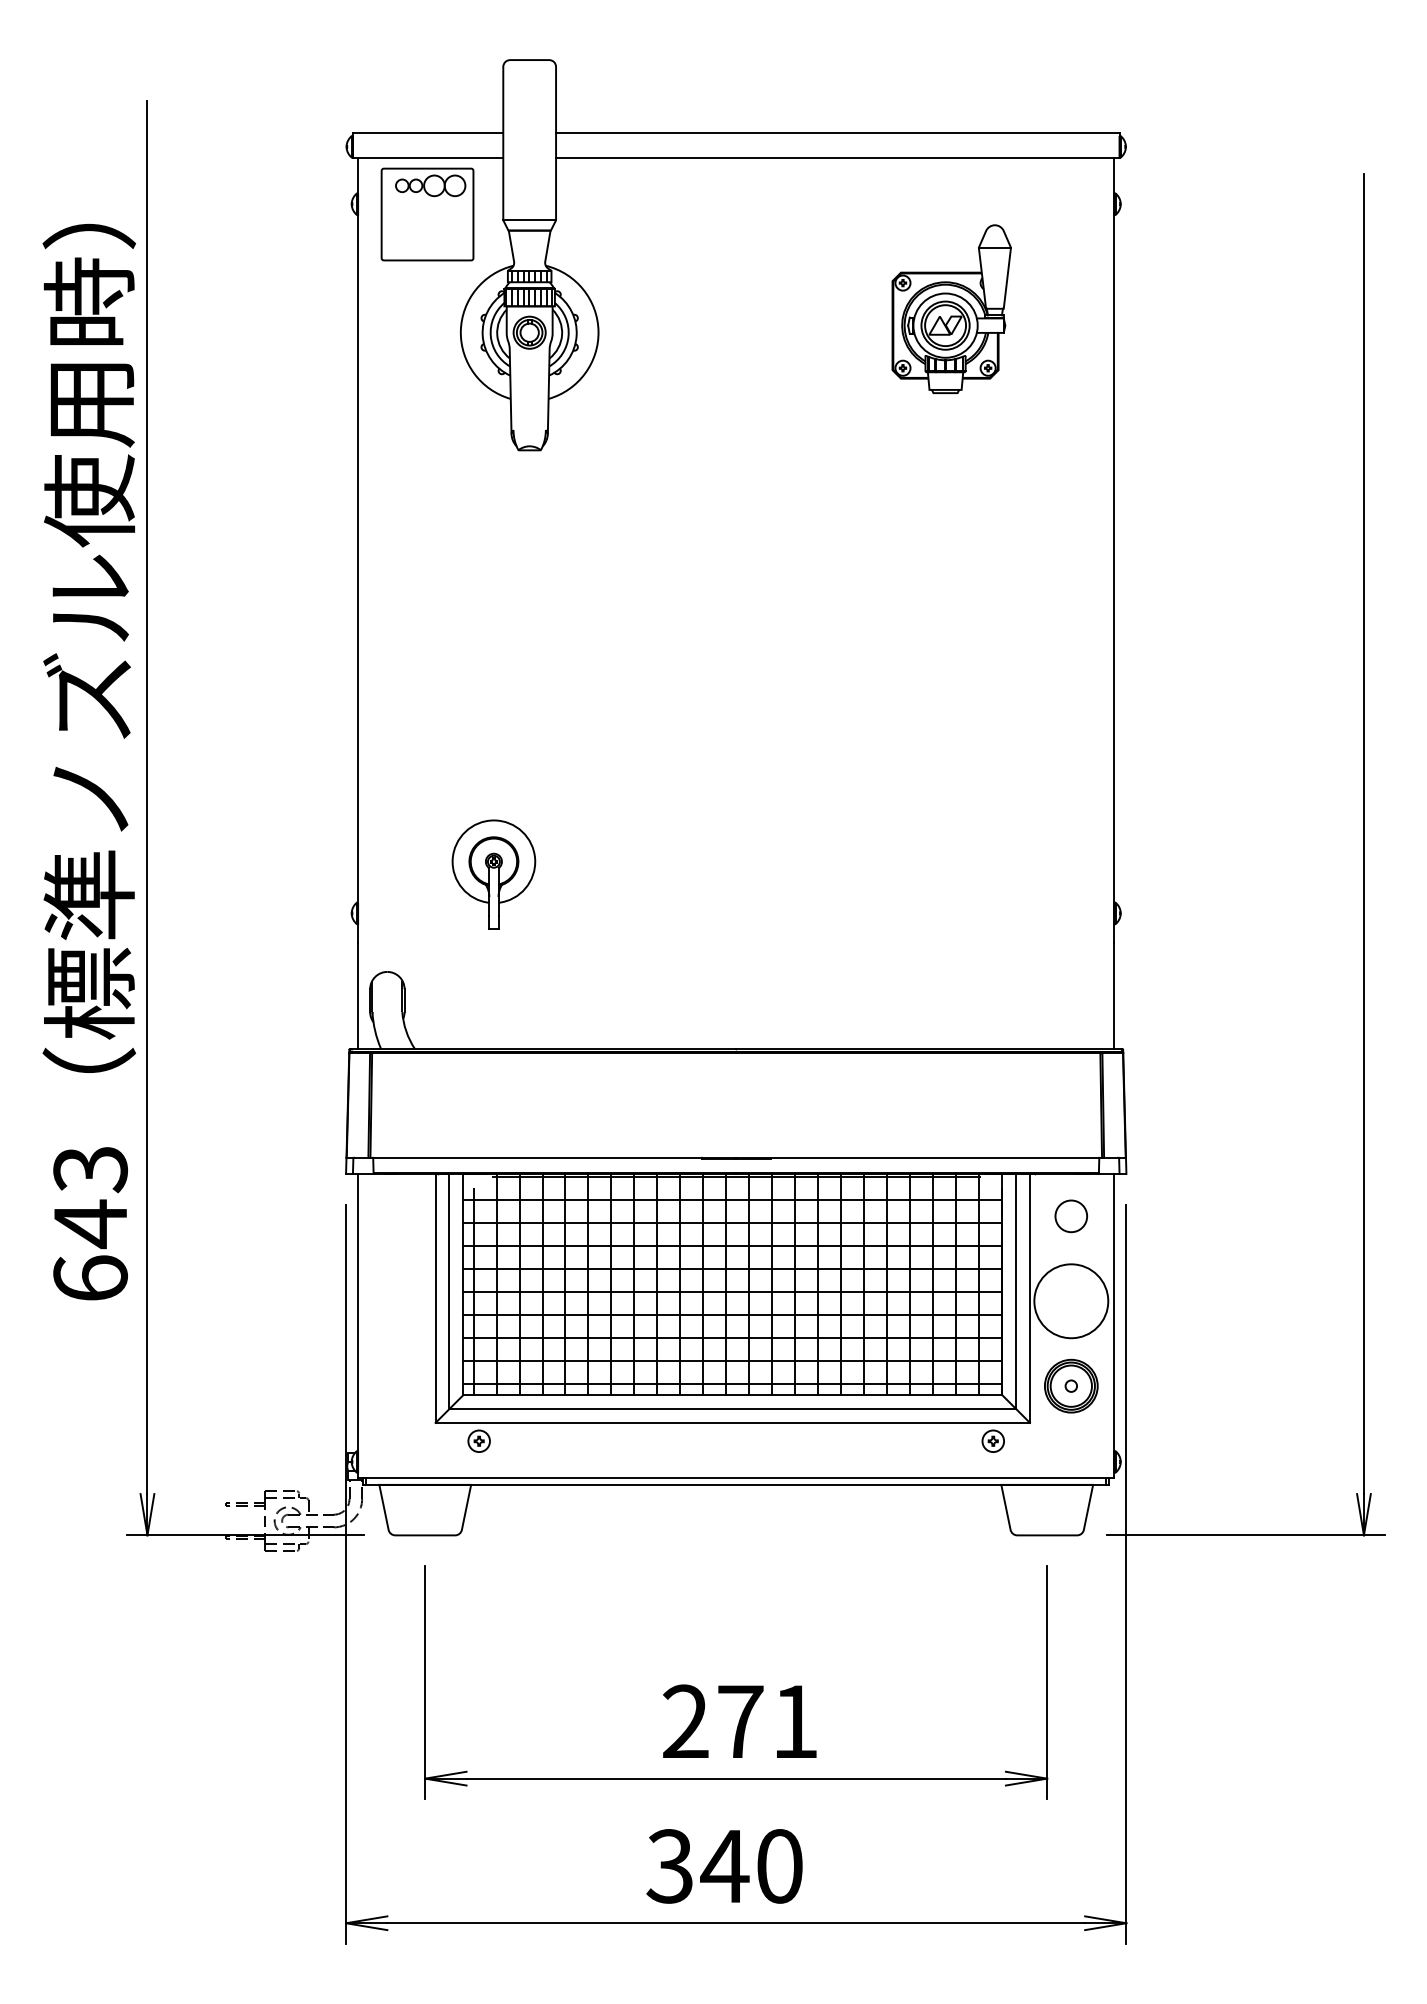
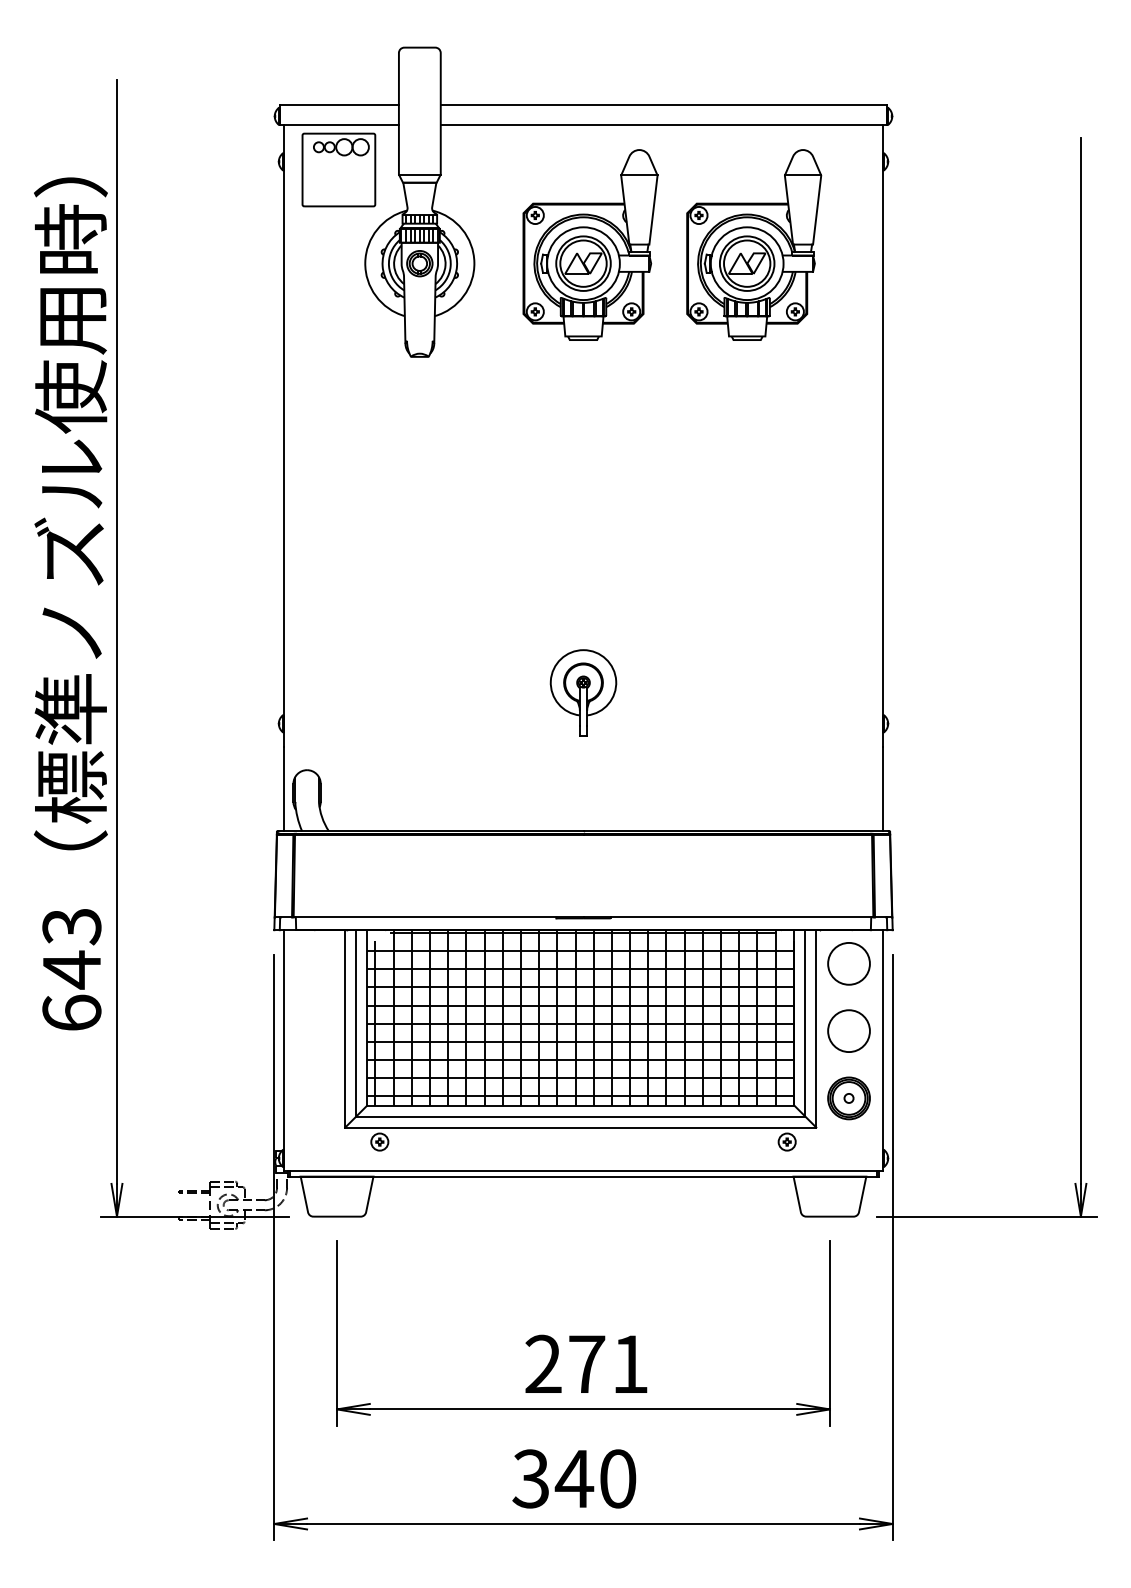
part: (745, 308) -> (590, 244), added
part: (952, 308) -> (754, 244), size x1.43
part: (493, 873) -> (583, 692), moved
circle: (1070, 1215) -> (848, 963), size x1.67
circle: (1070, 1301) -> (848, 1031), size x0.71

